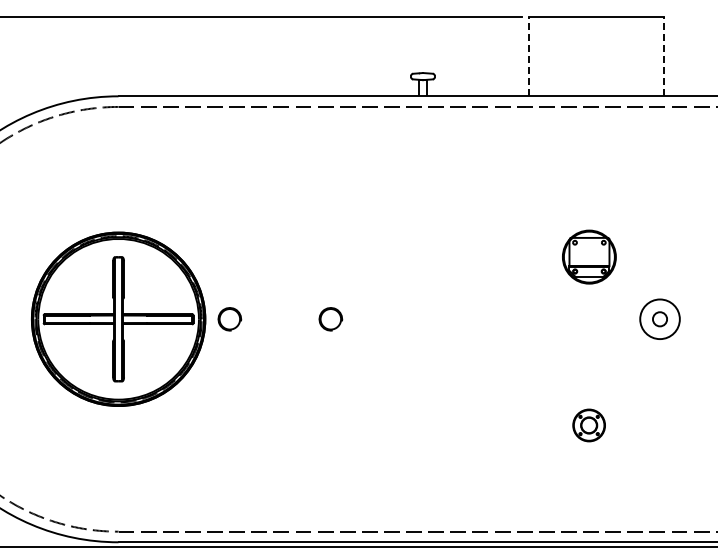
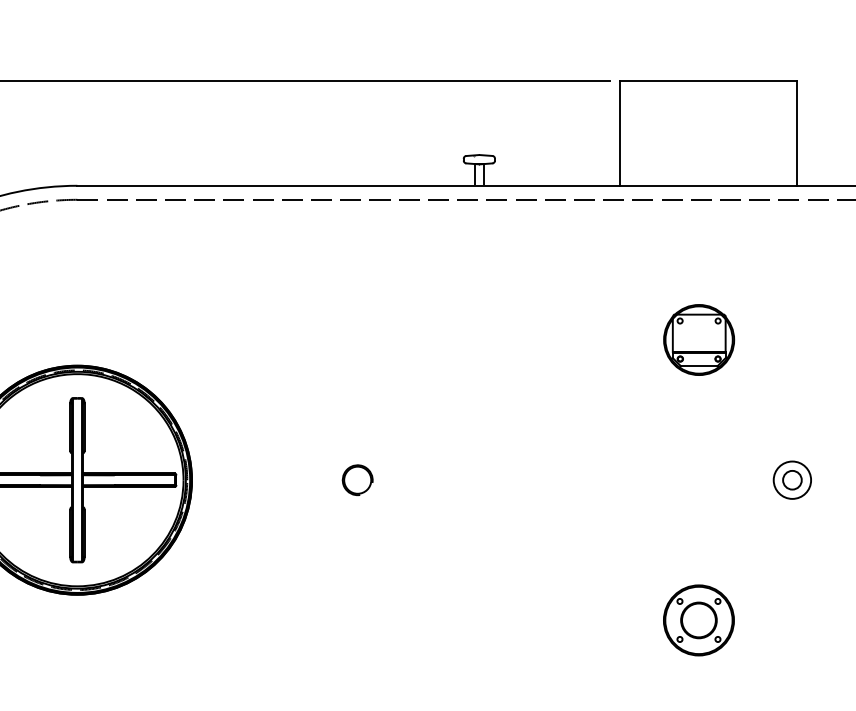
line: (529, 56) -> (620, 133), dashed -> solid
line: (663, 56) -> (796, 133), dashed -> solid
part: (589, 256) -> (699, 339), moved
part: (229, 319) -> (223, 480), removed
circle: (659, 319) -> (791, 480), size x0.71
part: (588, 425) -> (697, 620), size x1.67

